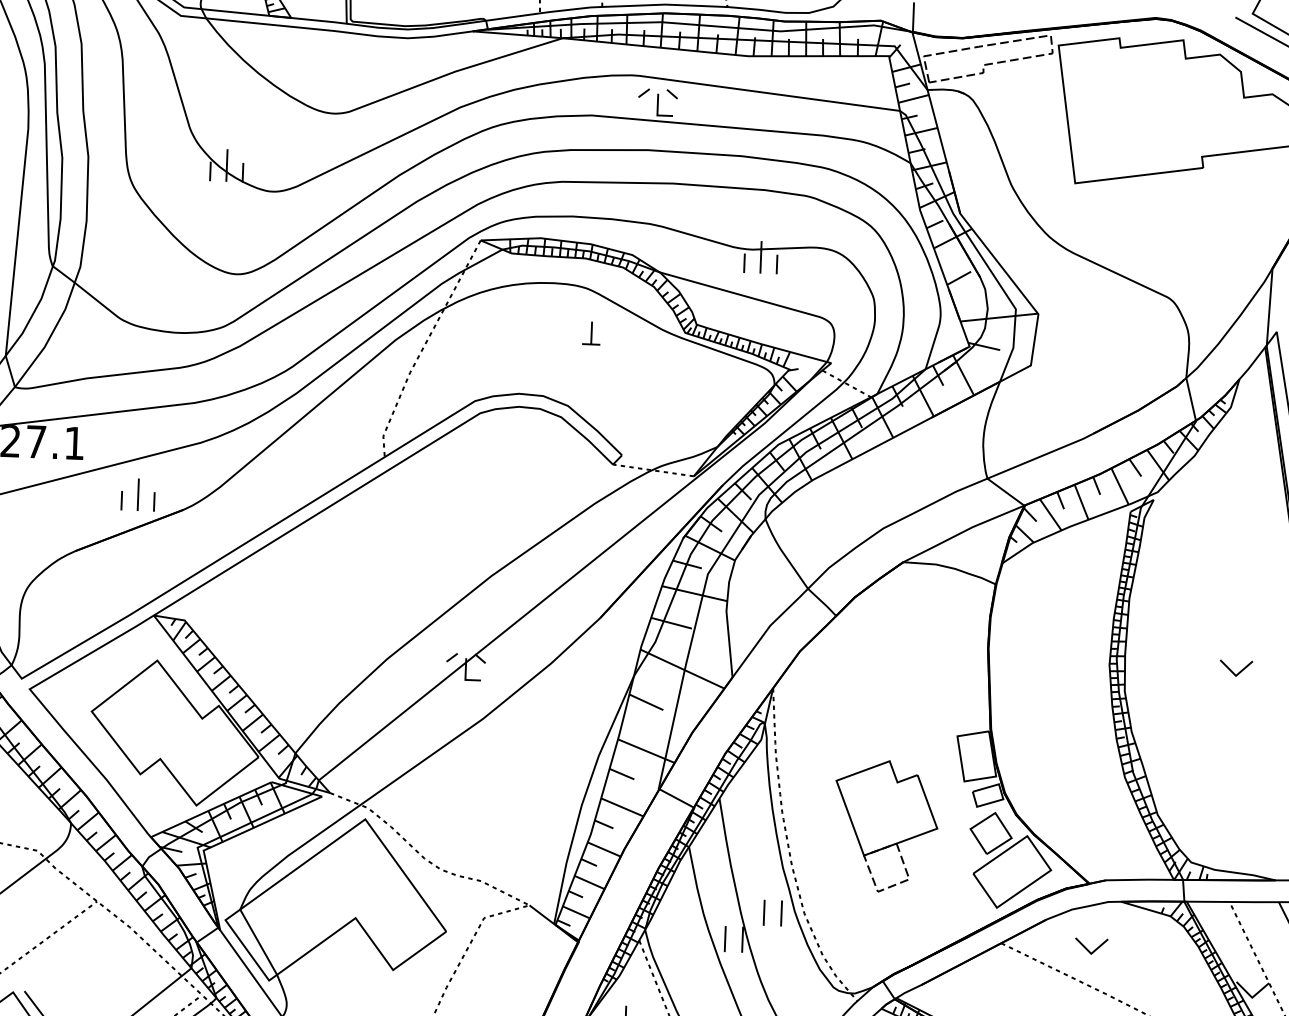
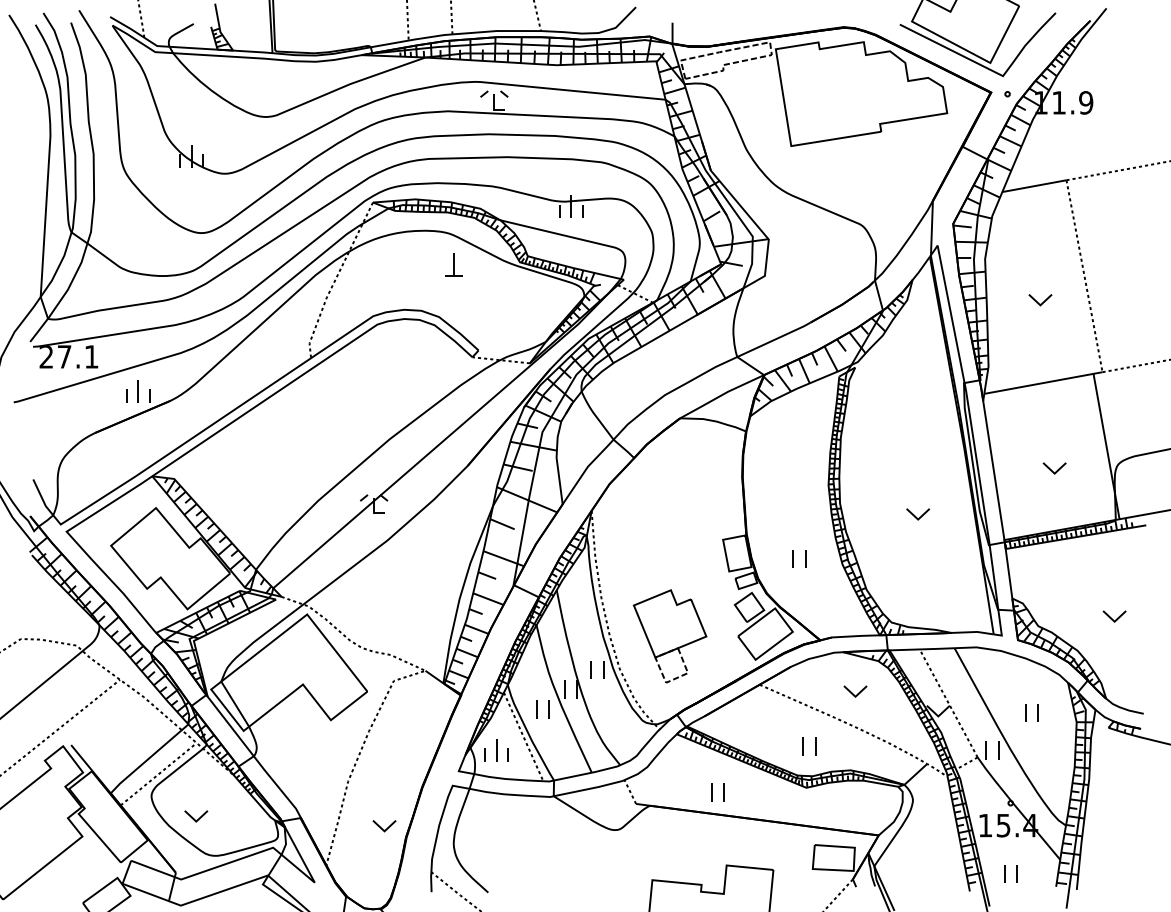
part: (591, 332) -> (453, 264), size x1.43
part: (1236, 668) -> (918, 514), moved
part: (1064, 766) -> (799, 558), added
part: (885, 826) -> (669, 636), moved
part: (1091, 946) -> (855, 691), moved
part: (692, 966) -> (542, 709), added

